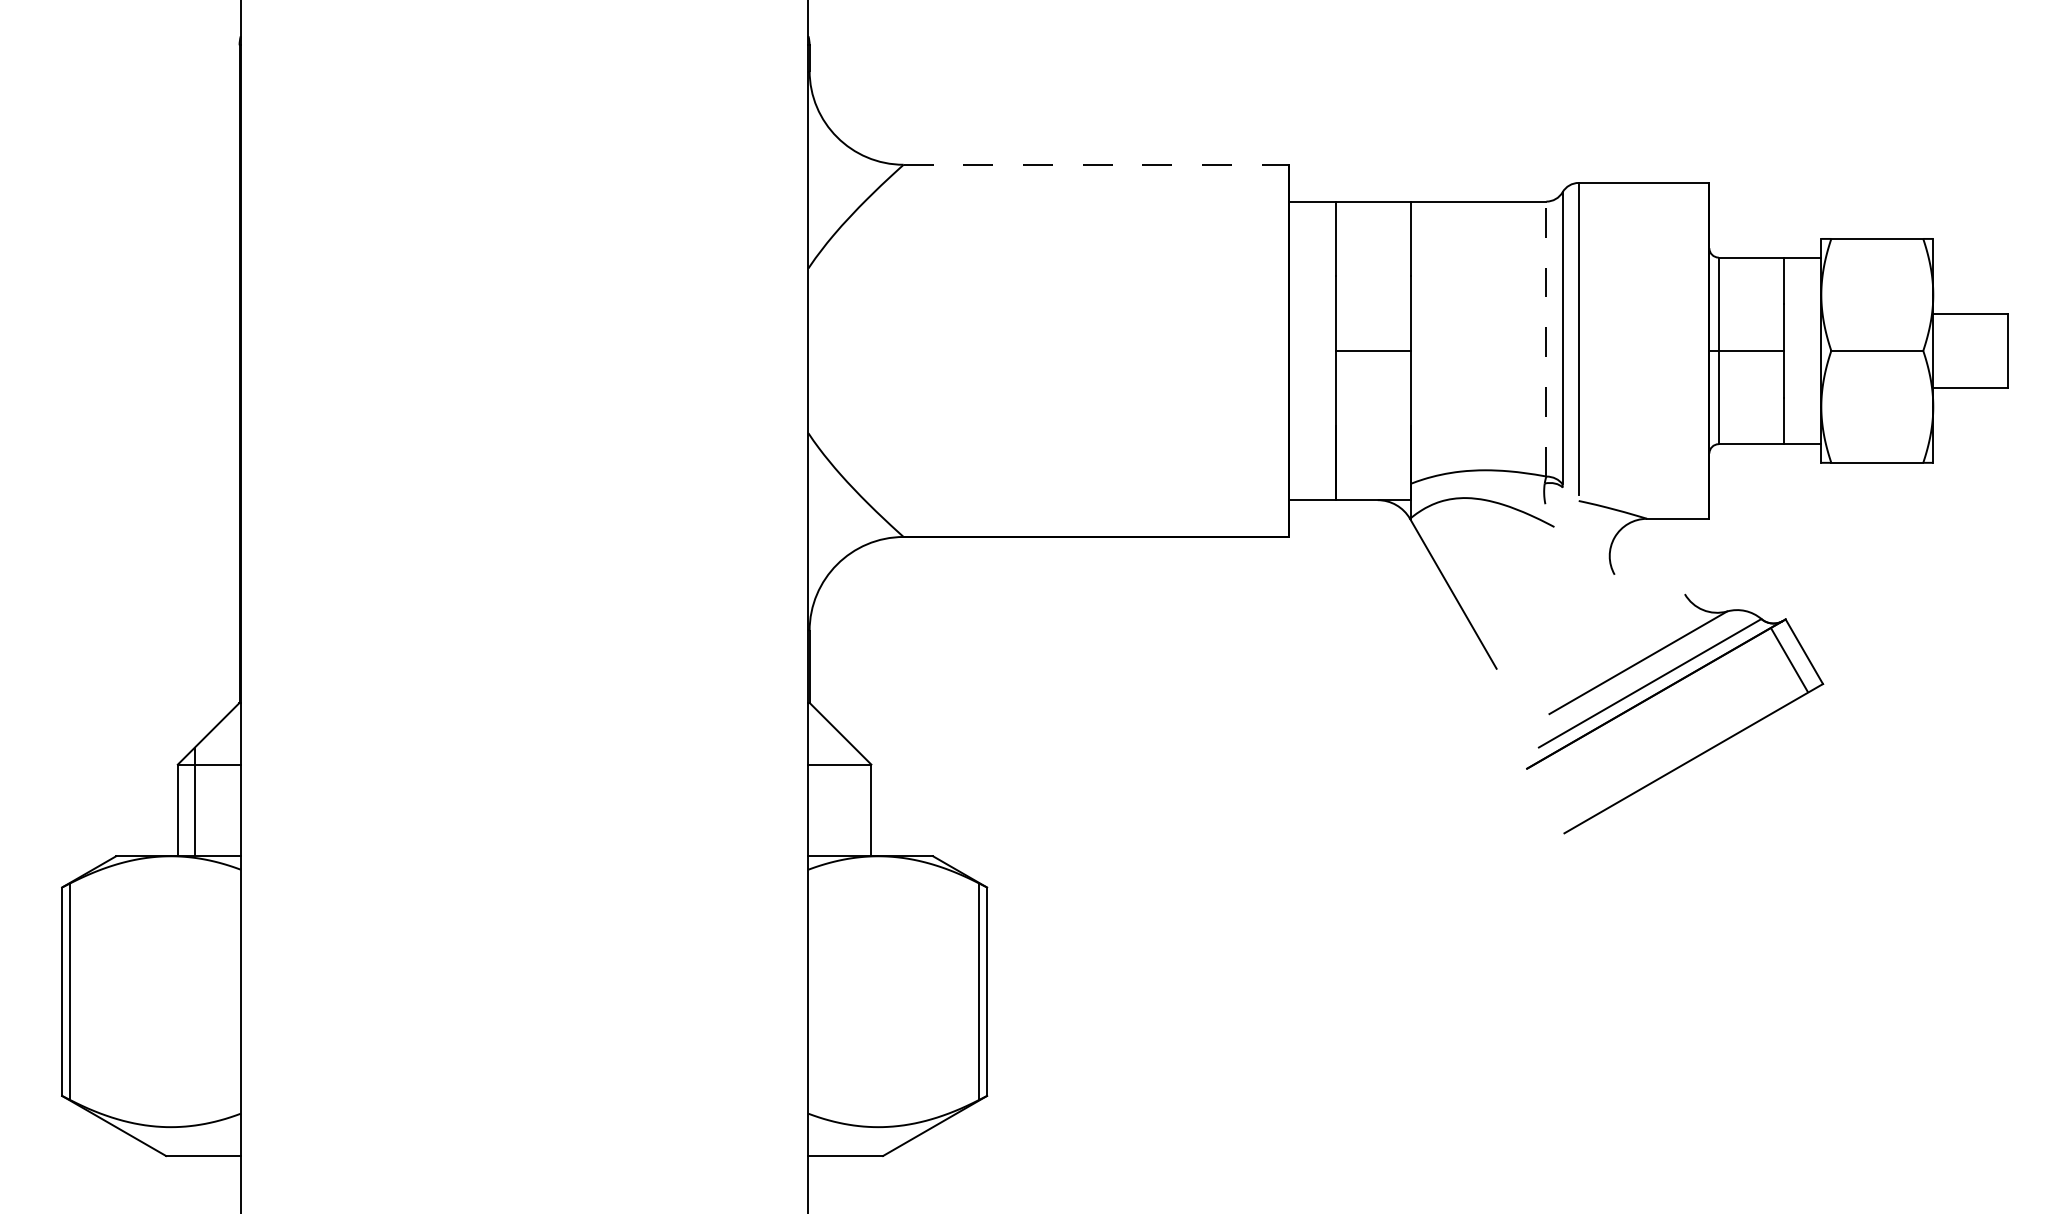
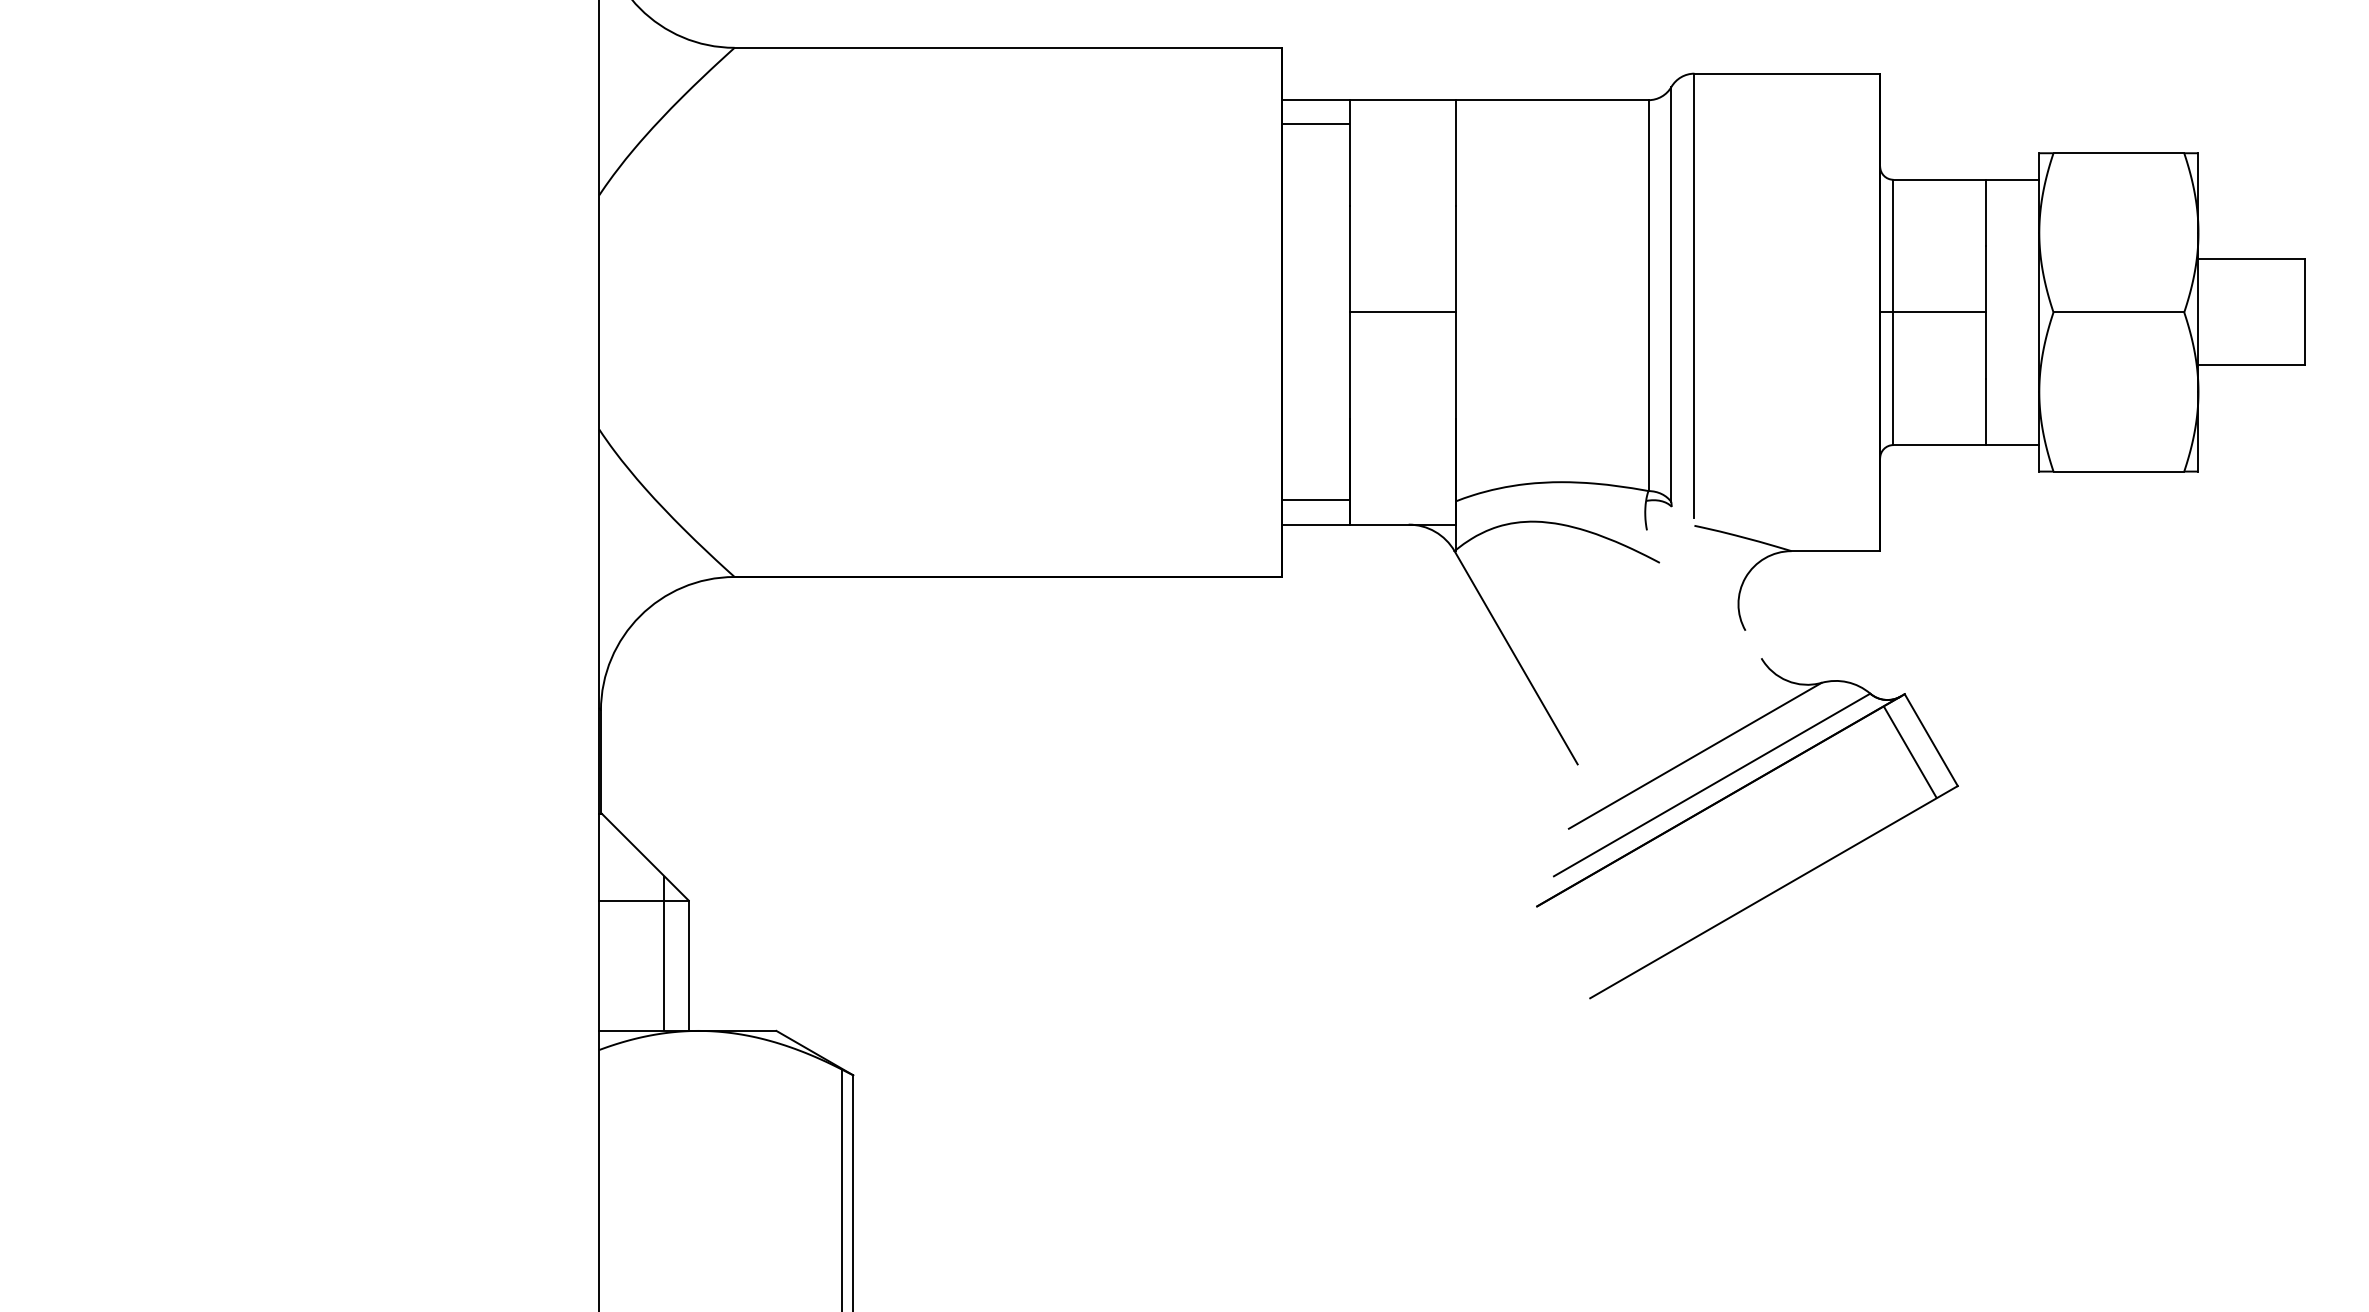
line: (1096, 164) -> (1008, 47), dashed -> solid
line: (1312, 218) -> (1315, 124), added
line: (1546, 338) -> (1648, 294), dashed -> solid
line: (1312, 483) -> (1315, 500), added
part: (1663, 691) -> (1731, 796), moved
line: (853, 801) -> (663, 953), added

